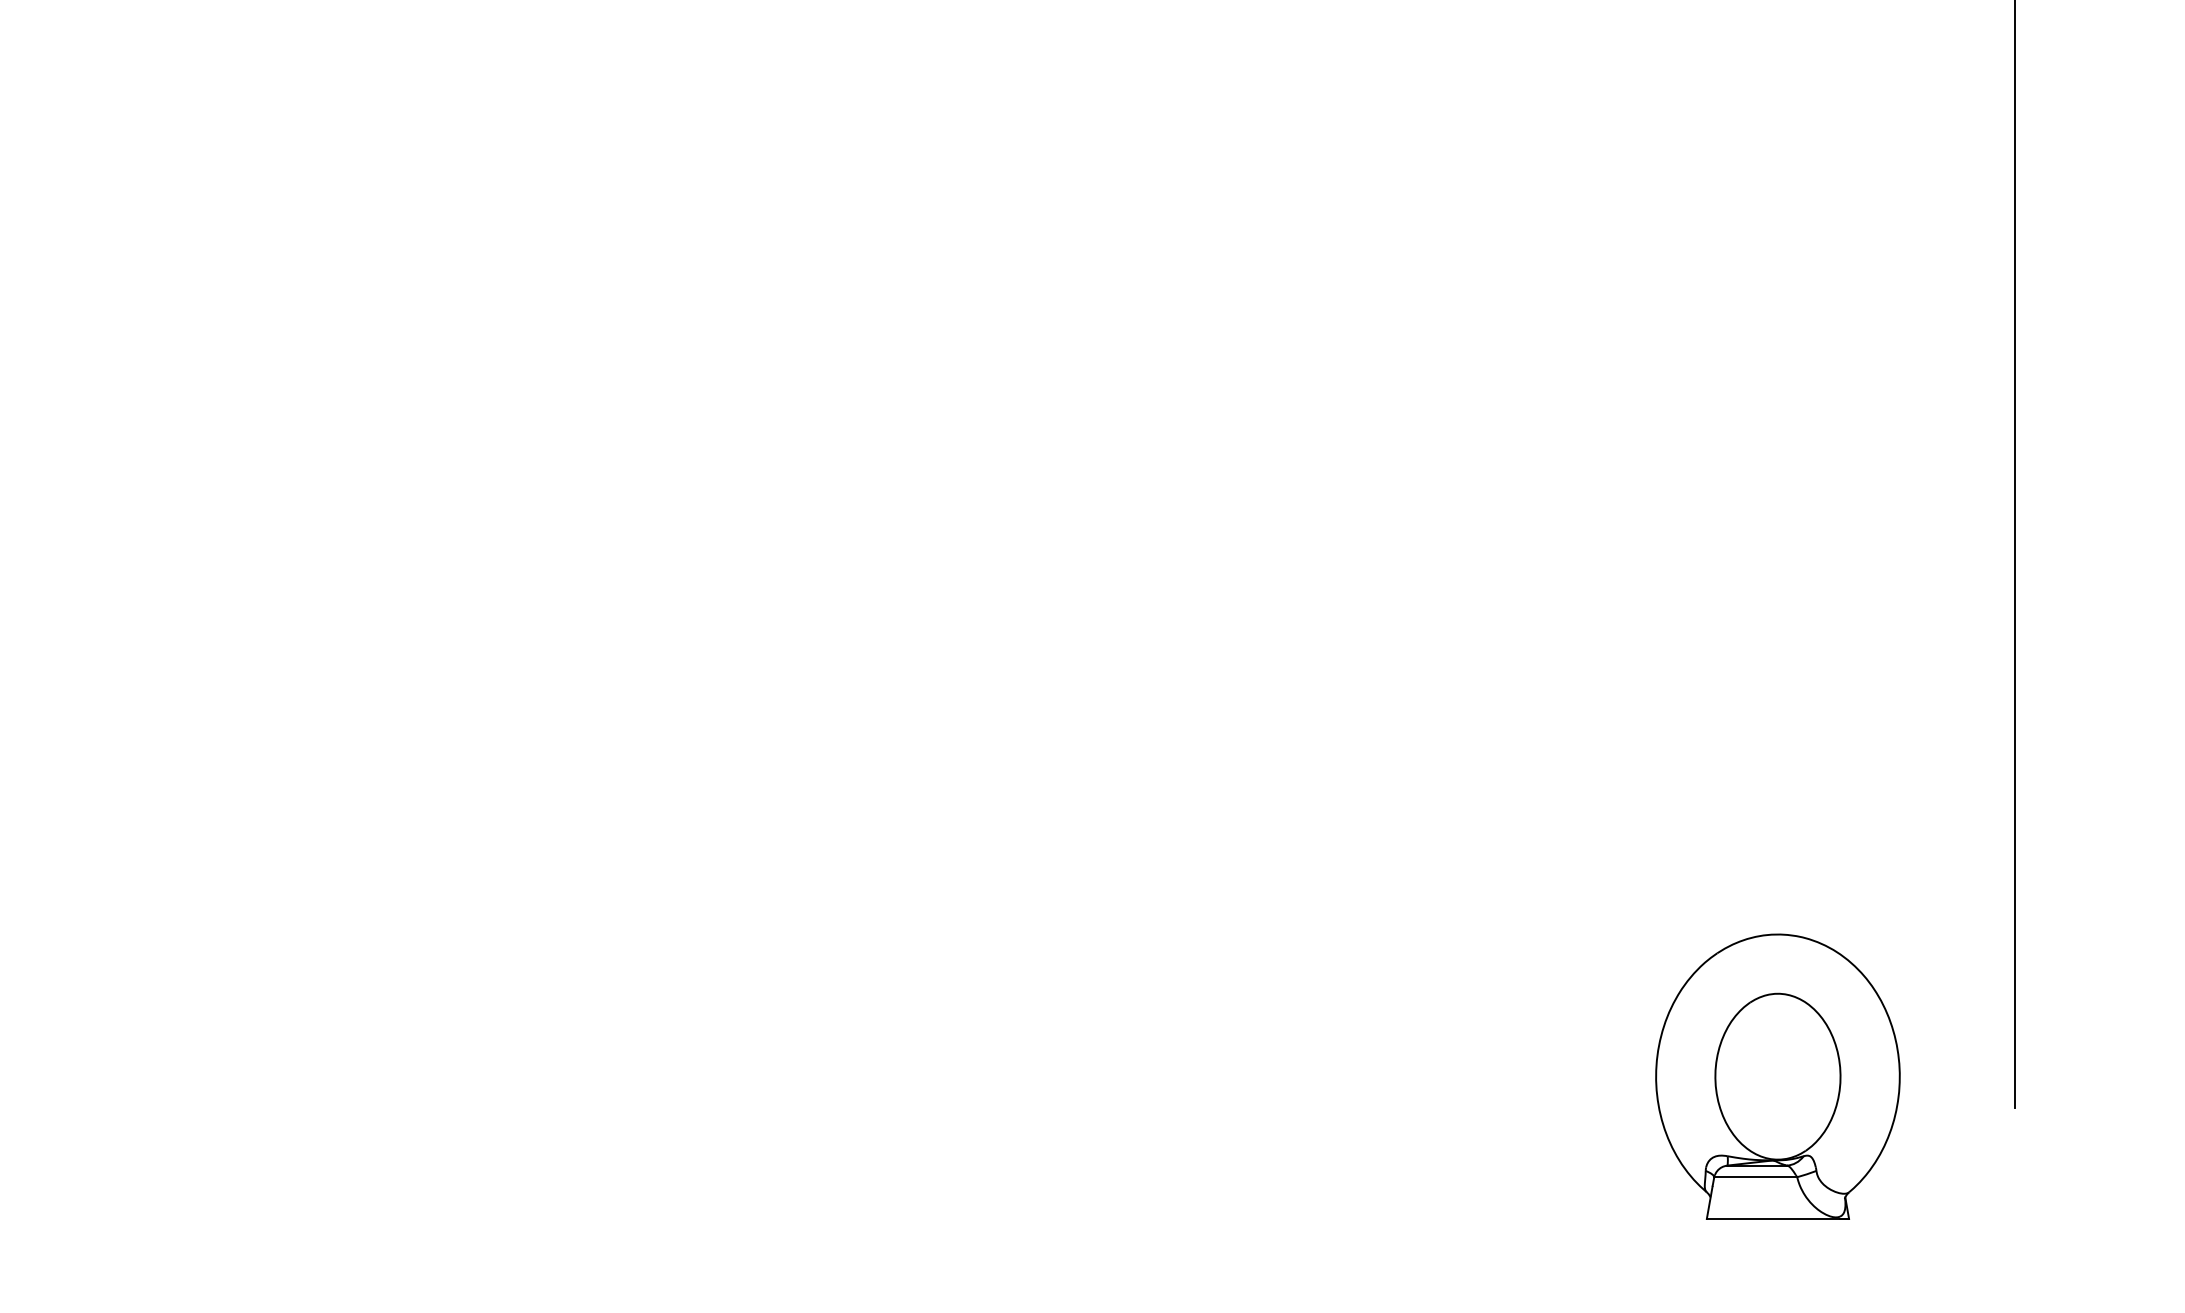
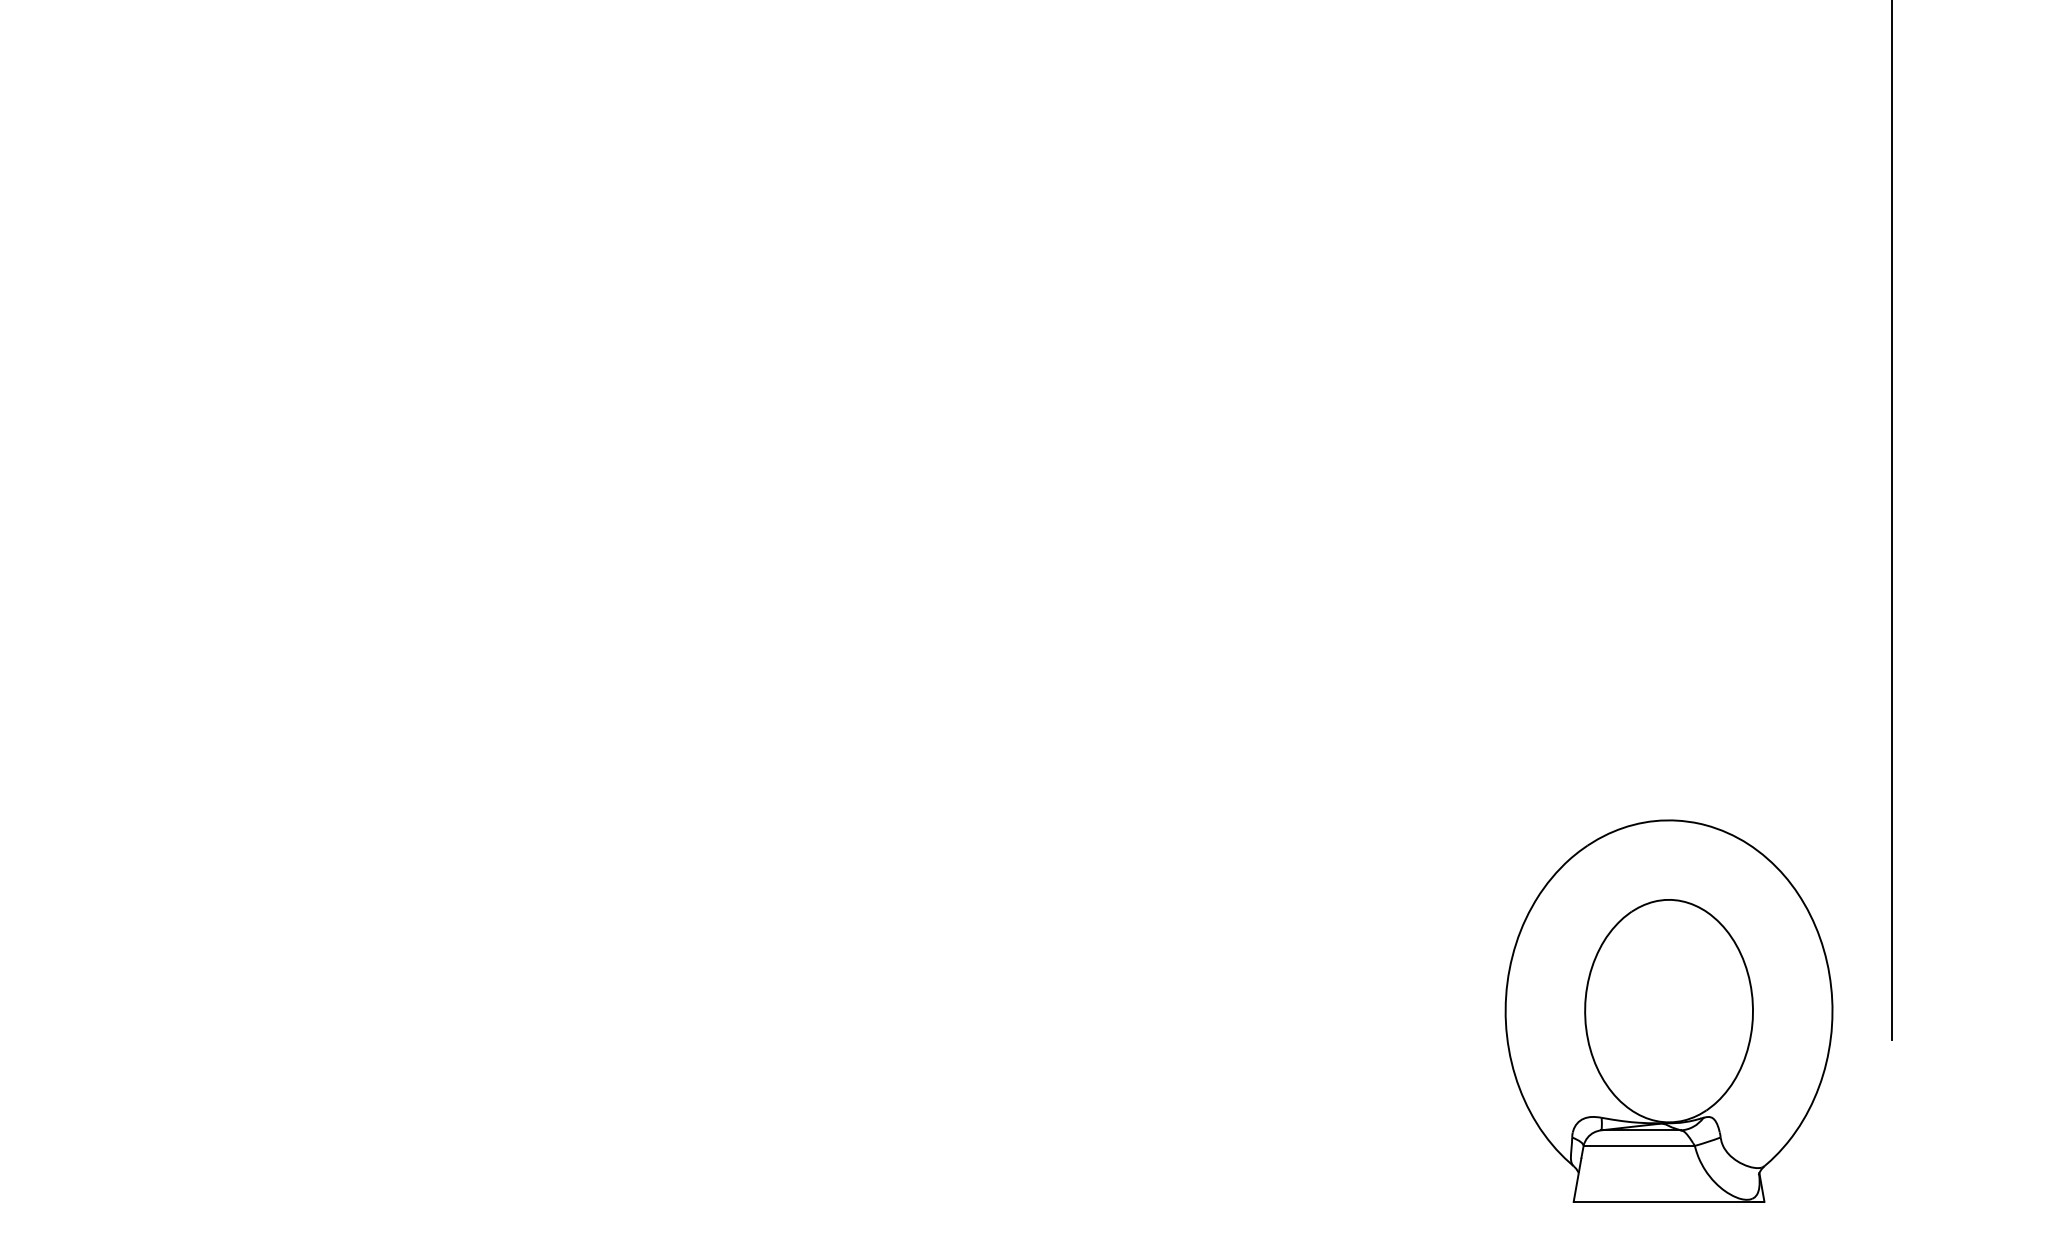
part: (1777, 1076) -> (1668, 1010), size x1.43

